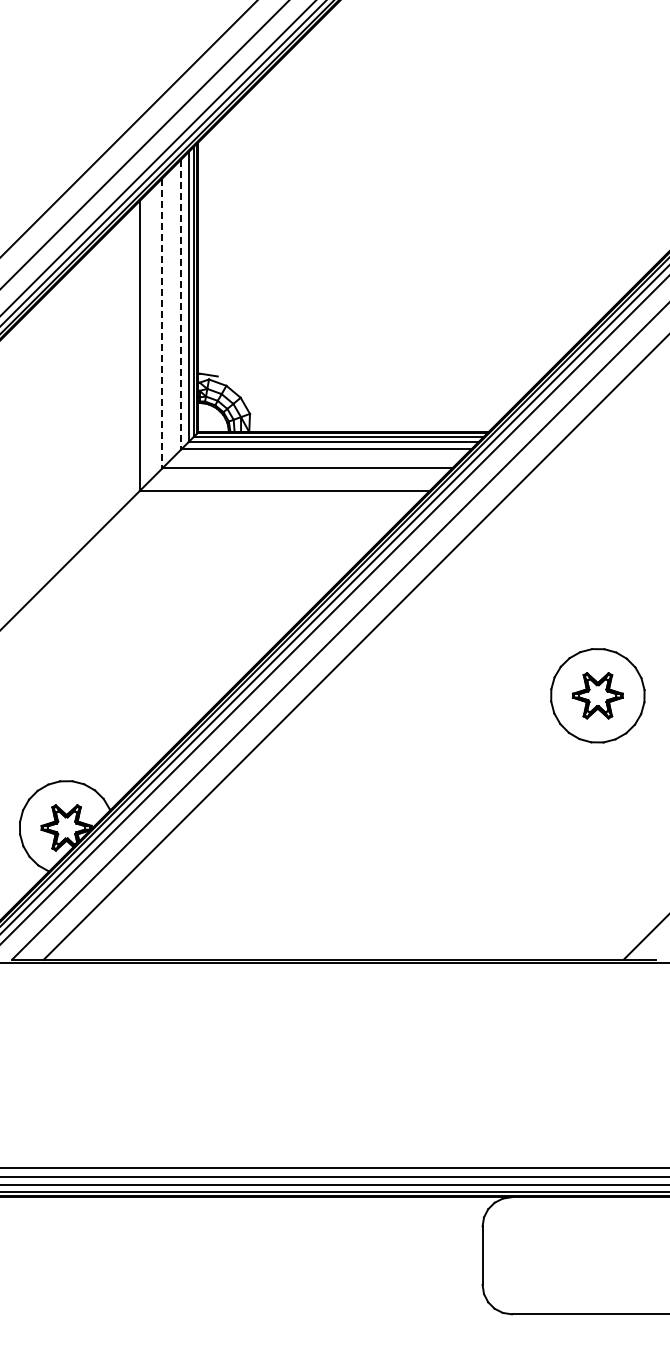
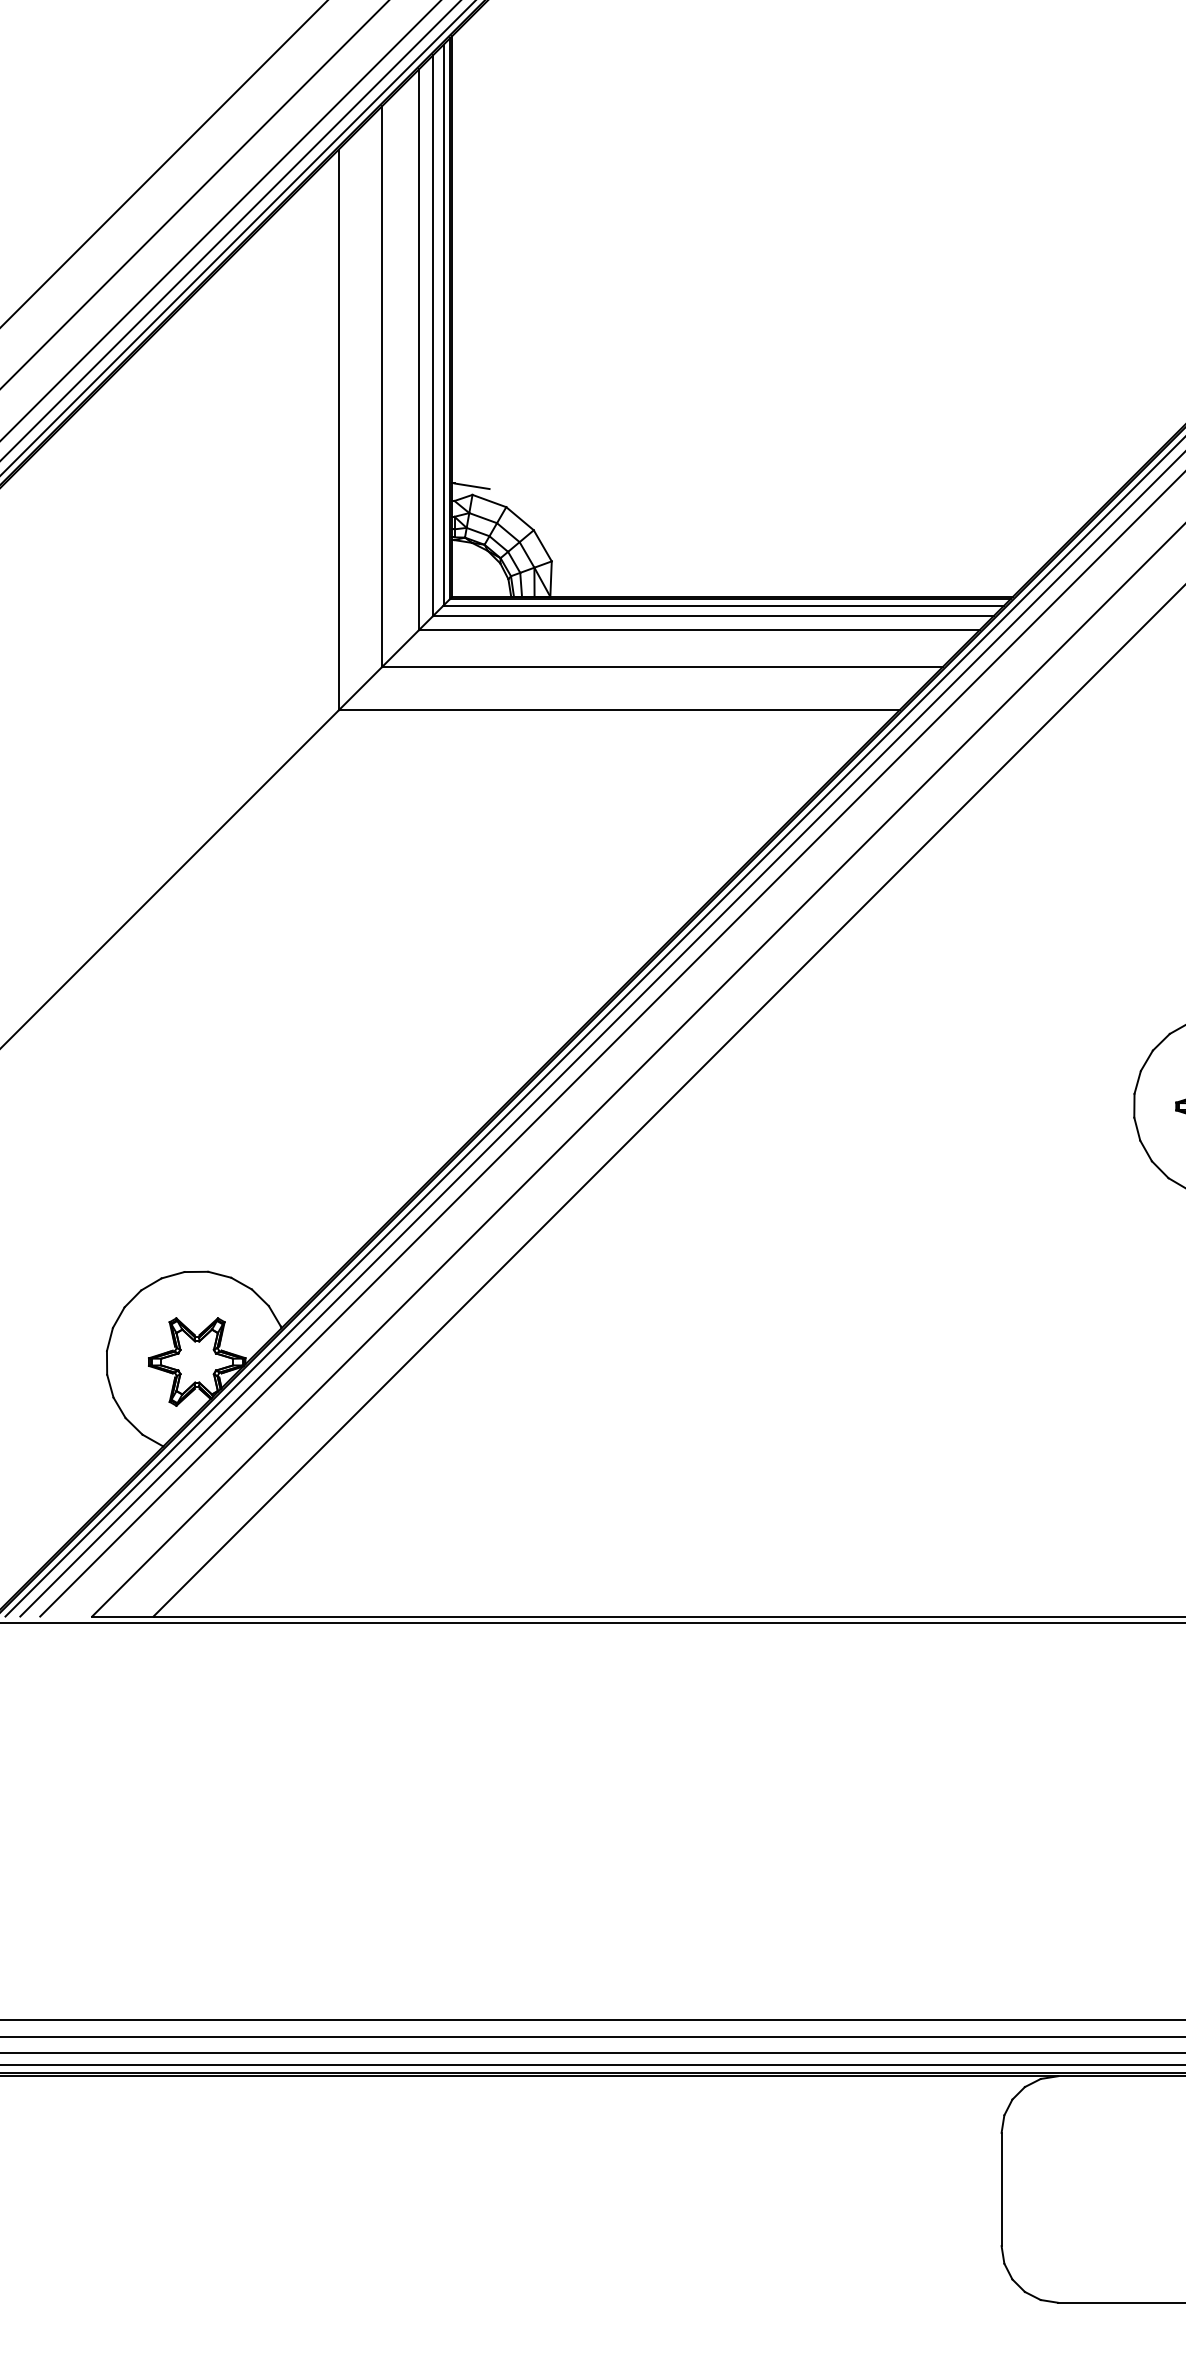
line: (181, 304) -> (419, 349), dashed -> solid
line: (162, 323) -> (382, 386), dashed -> solid

